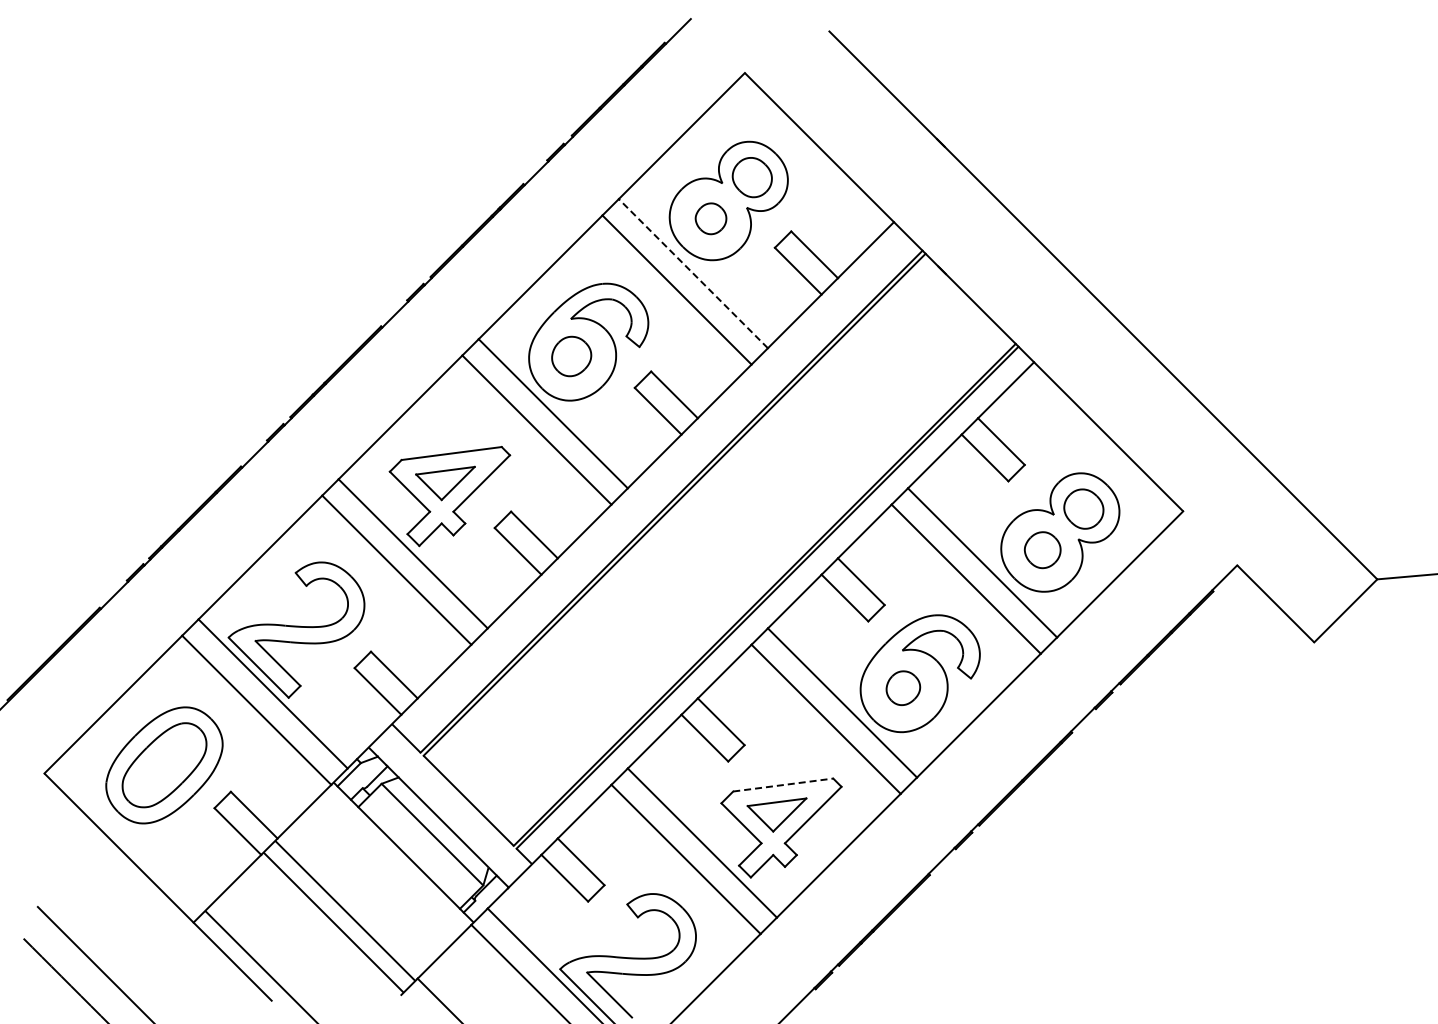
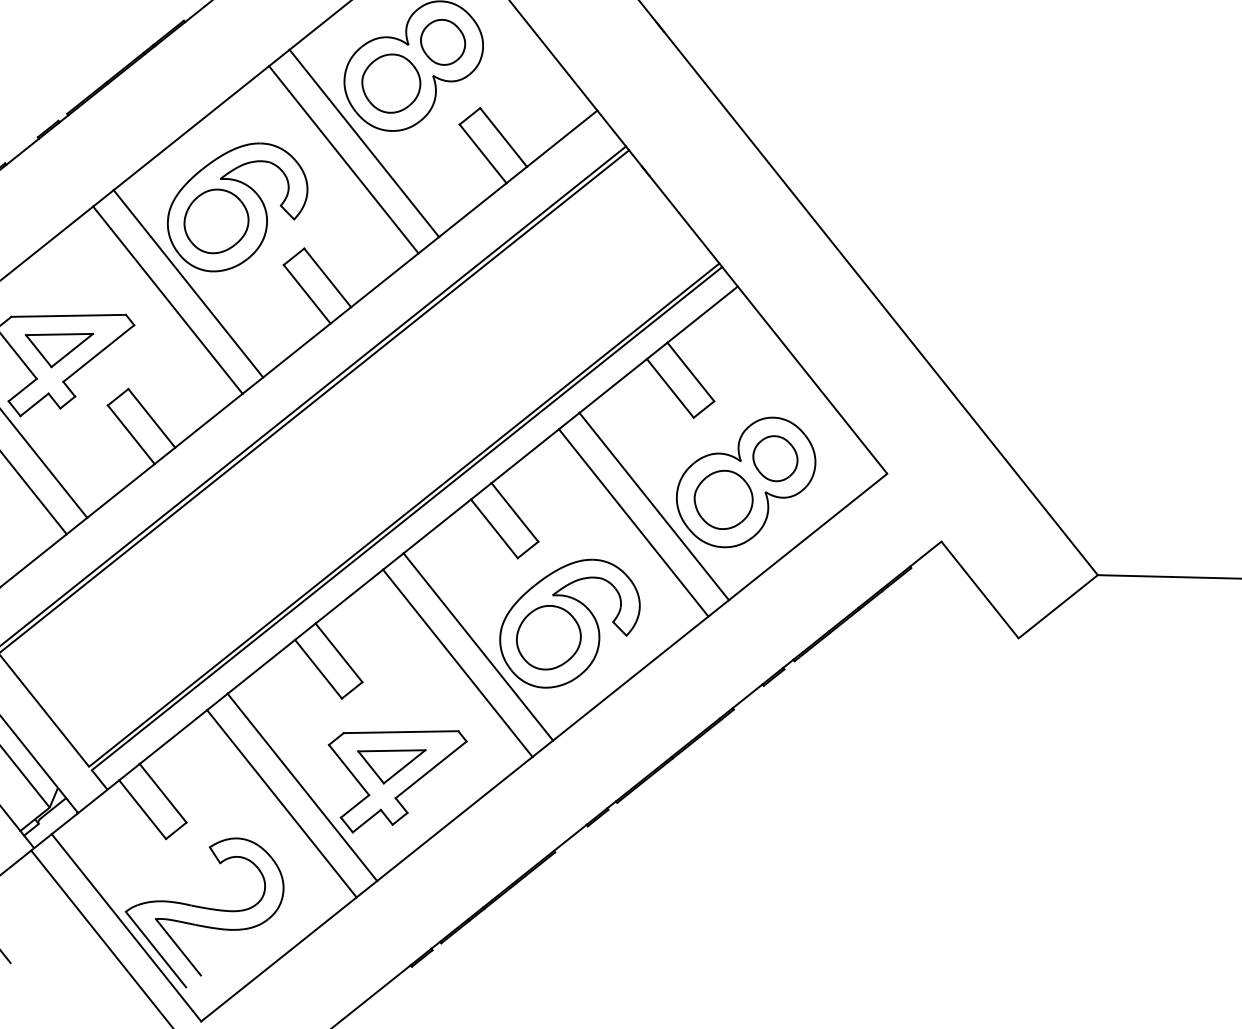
part: (710, 218) -> (390, 83), size x1.67
line: (693, 273) -> (364, 143), dashed -> solid
part: (571, 356) -> (216, 221), size x1.43
part: (1042, 549) -> (723, 499), size x1.43
part: (903, 688) -> (549, 638), size x1.67
line: (783, 784) -> (401, 731), dashed -> solid

